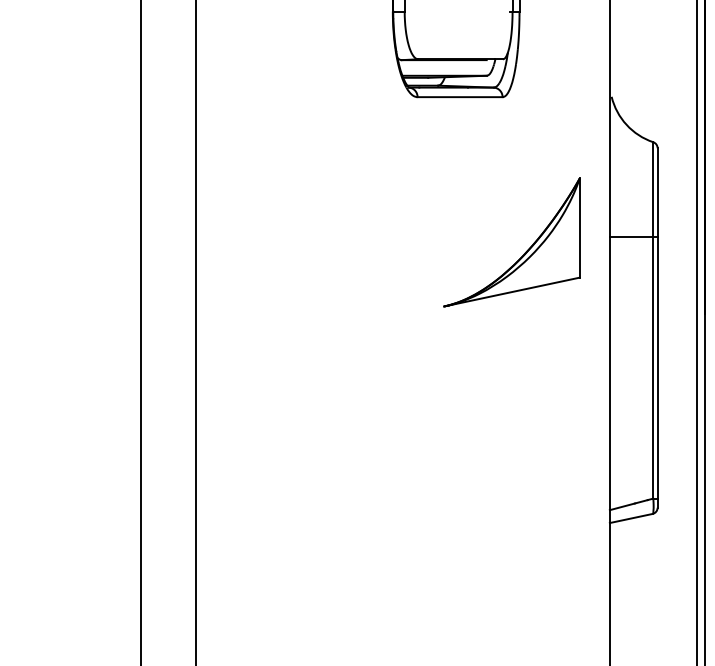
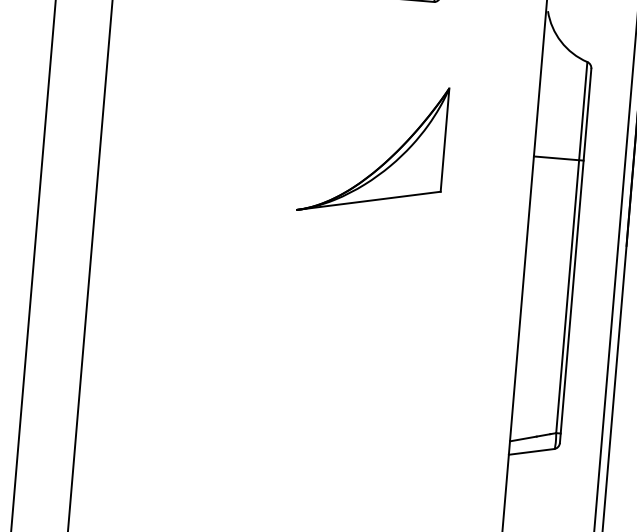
part: (525, 251) -> (386, 159), moved

